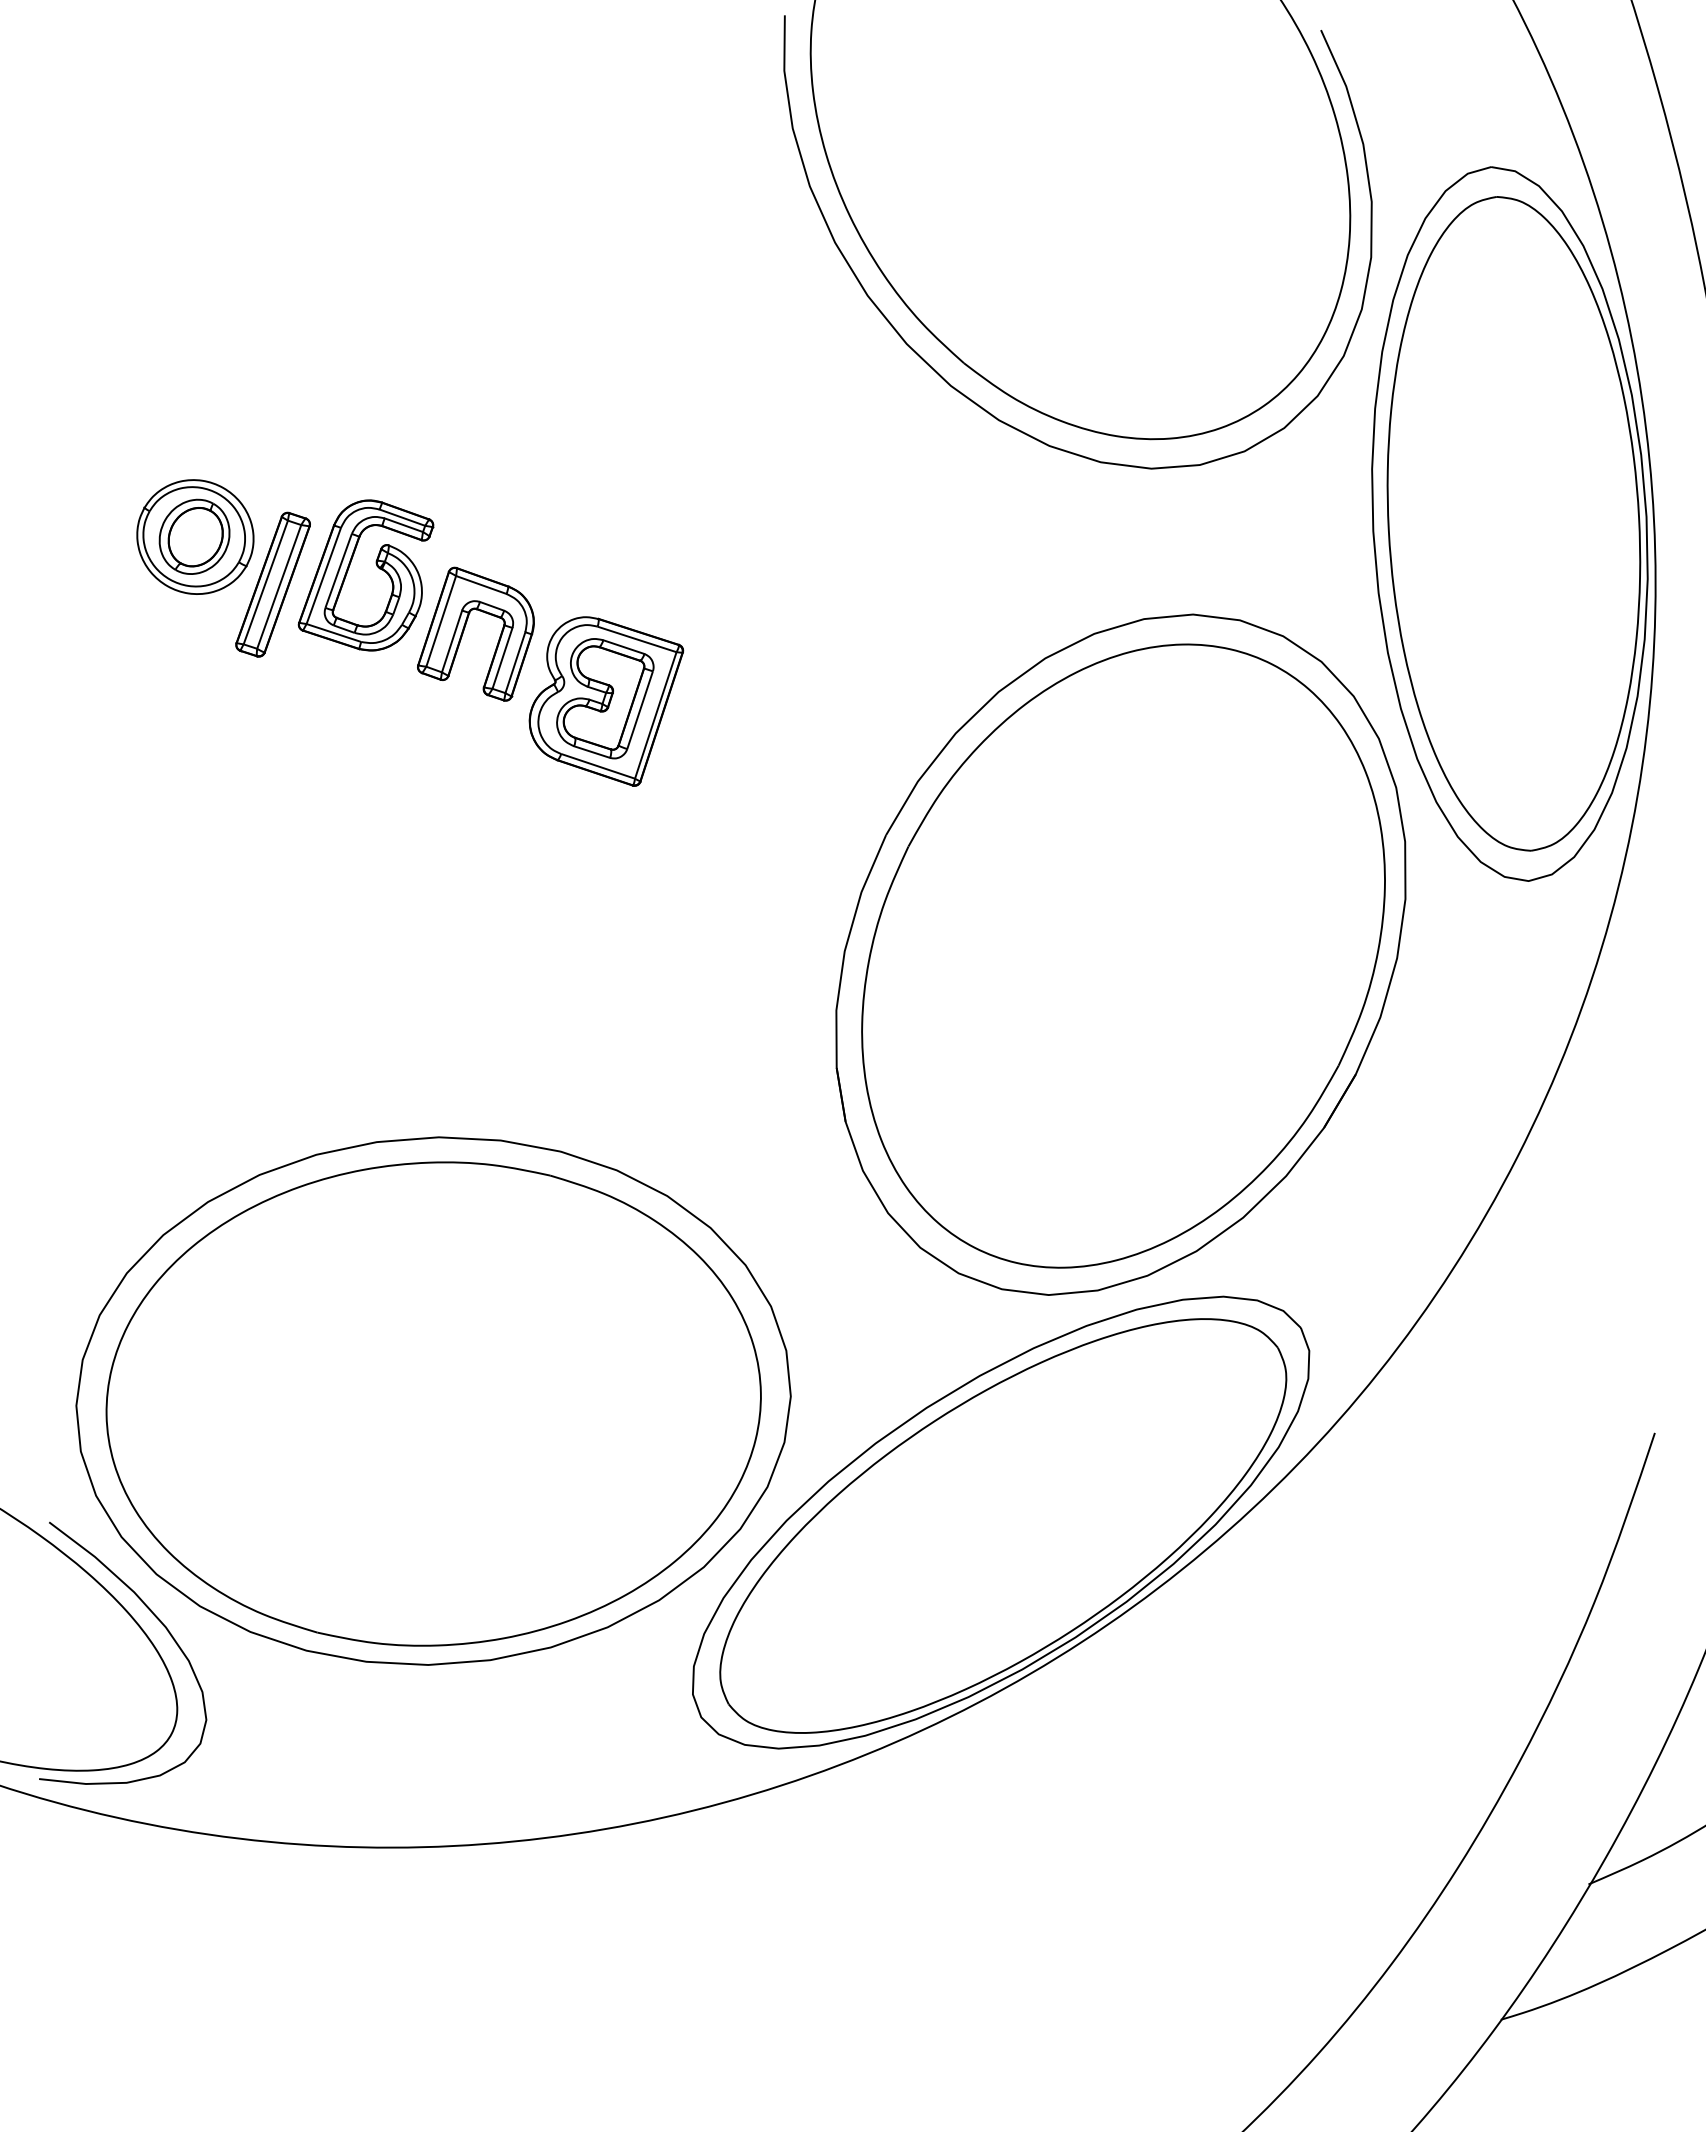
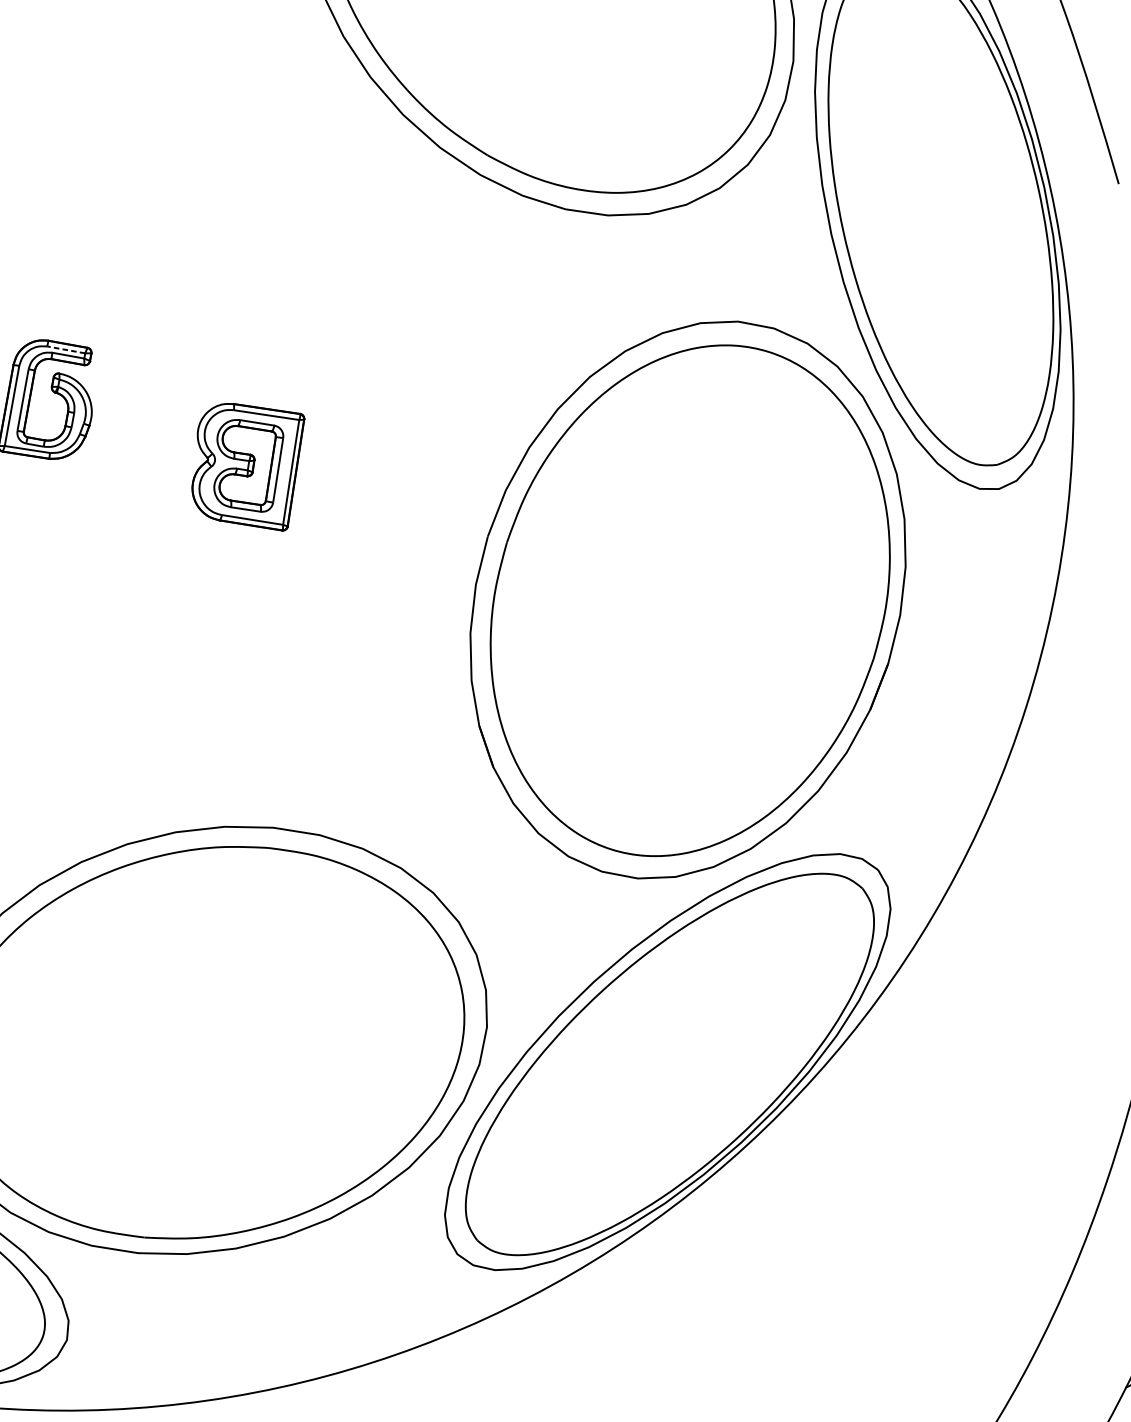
line: (401, 517) -> (65, 349), solid -> dashed
part: (464, 630) -> (129, 430), removed

